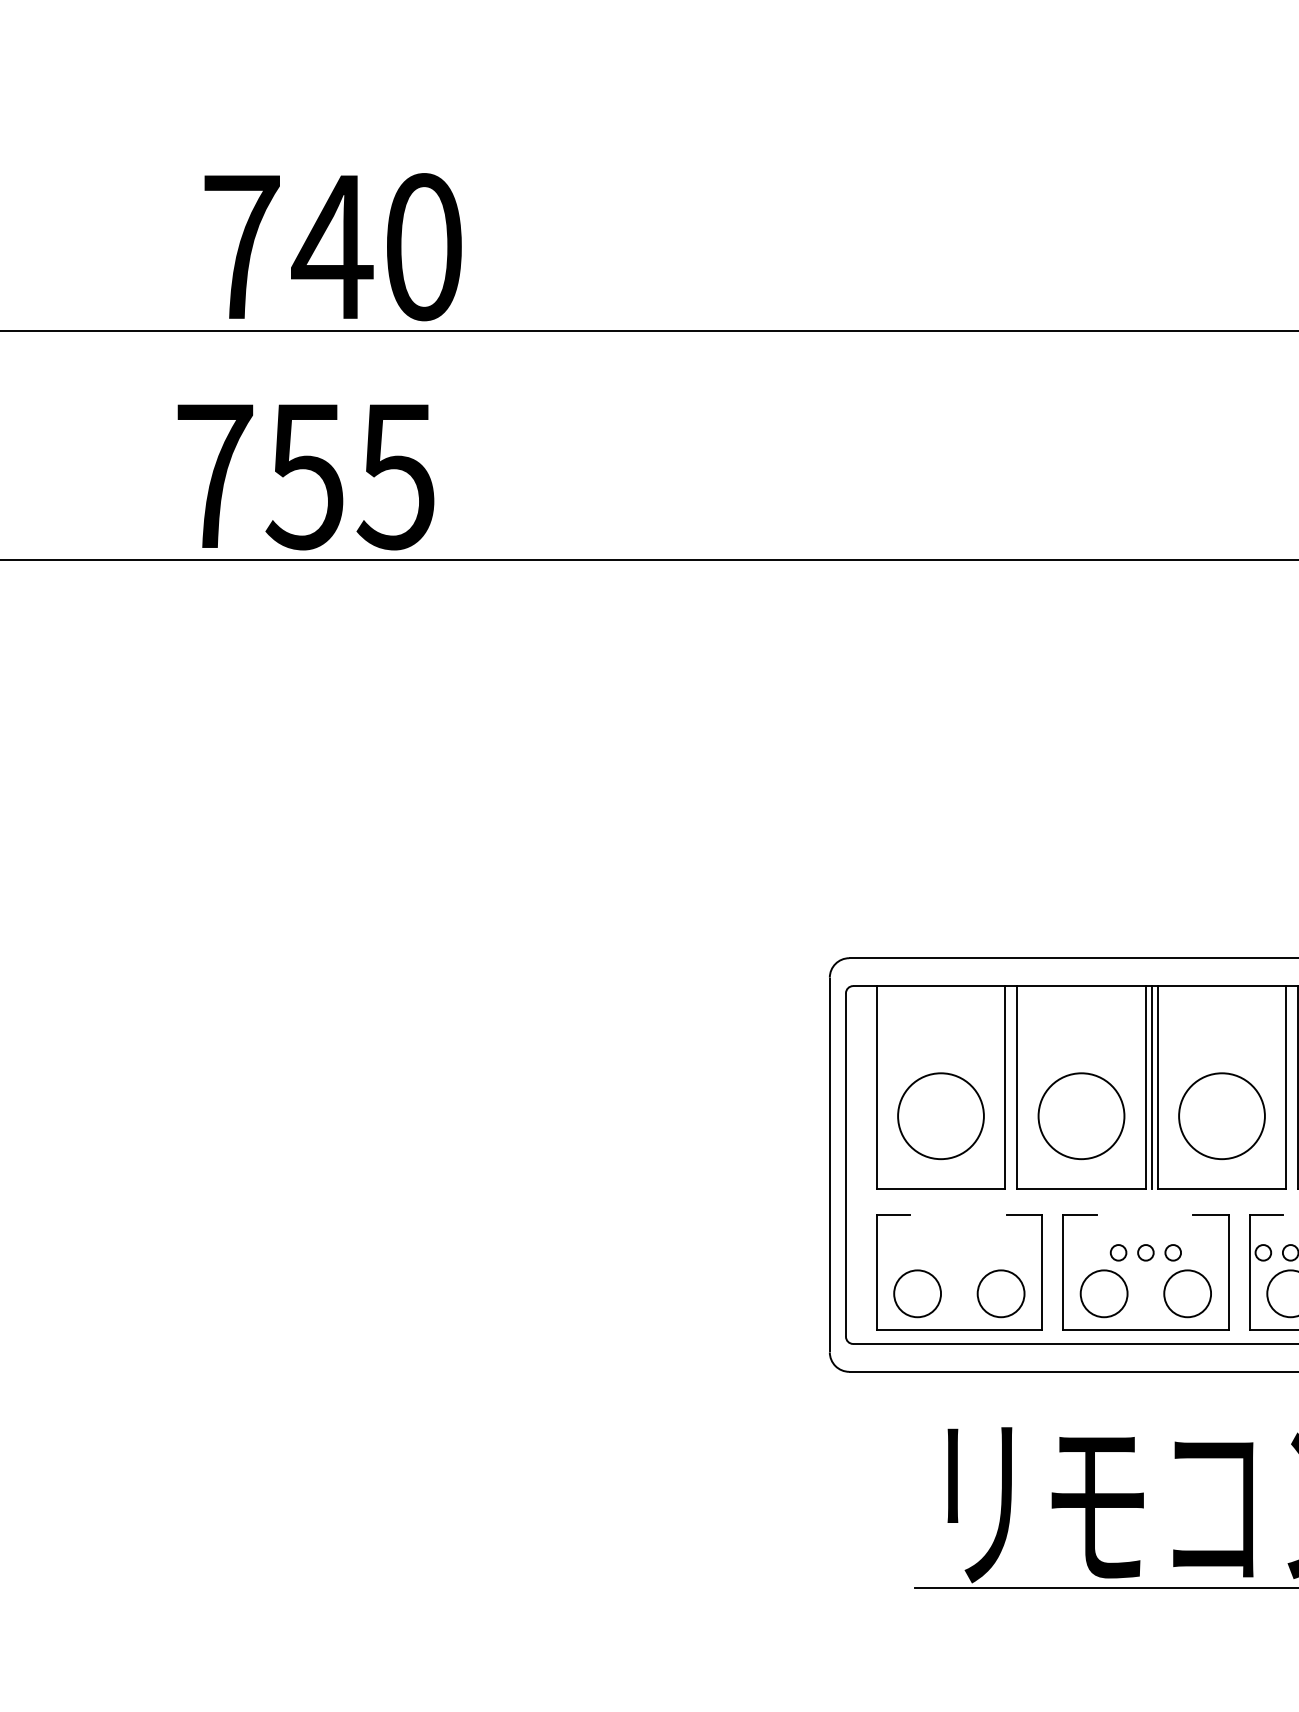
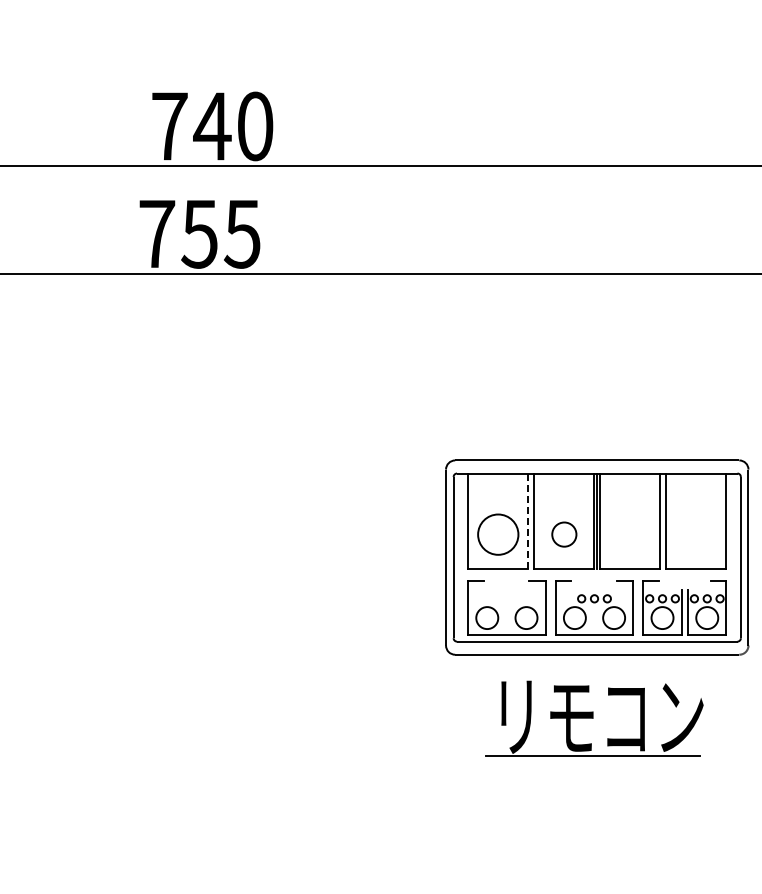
line: (1005, 1088) -> (528, 521), solid -> dashed
circle: (1082, 1115) -> (564, 534), size x0.6
circle: (1222, 1115) -> (630, 534), removed

